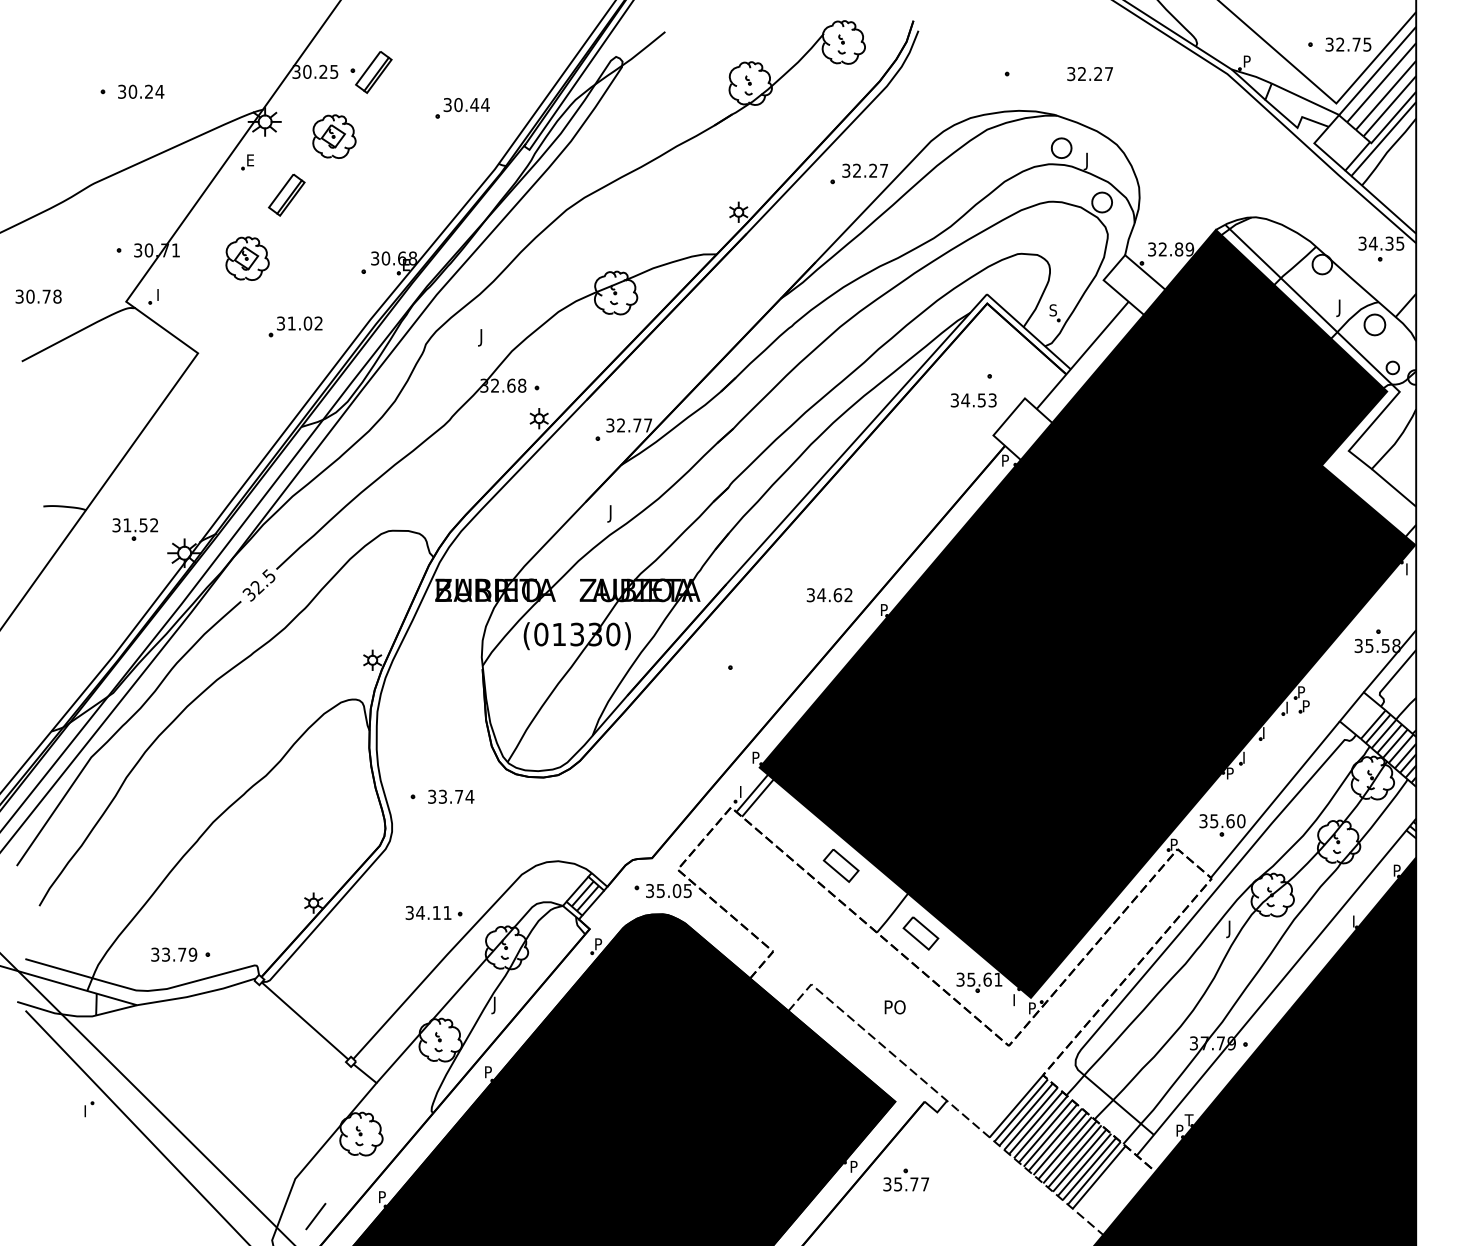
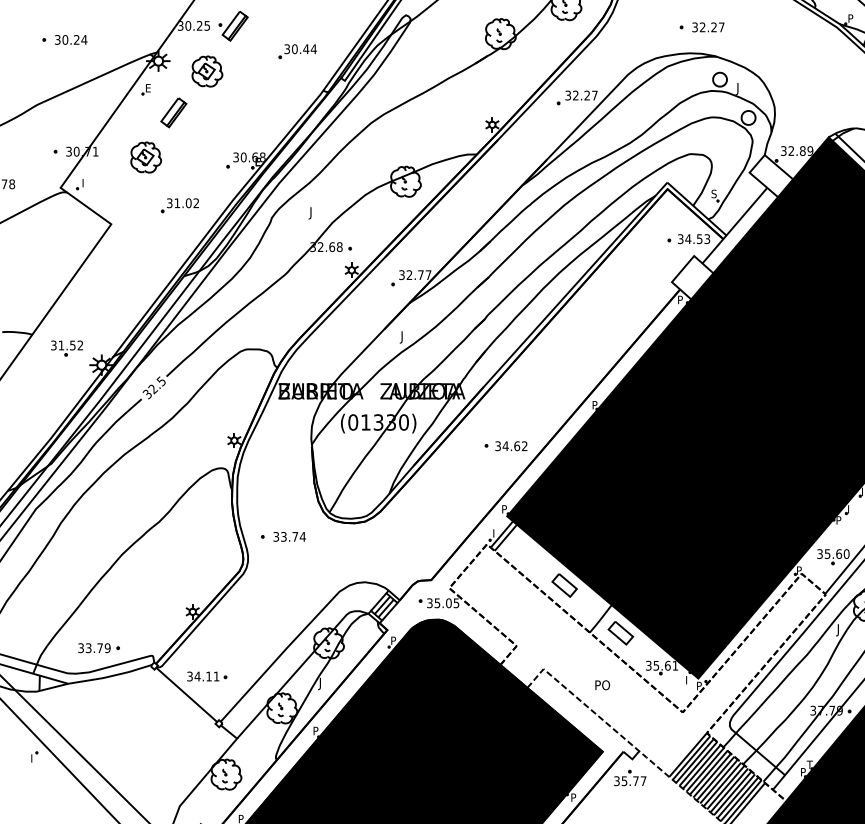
text: (1089, 74) -> (707, 27), moved
text: (973, 400) -> (693, 239), moved
text: (829, 595) -> (511, 446), moved
part: (433, 912) -> (206, 676), moved
part: (906, 1179) -> (630, 777), moved

